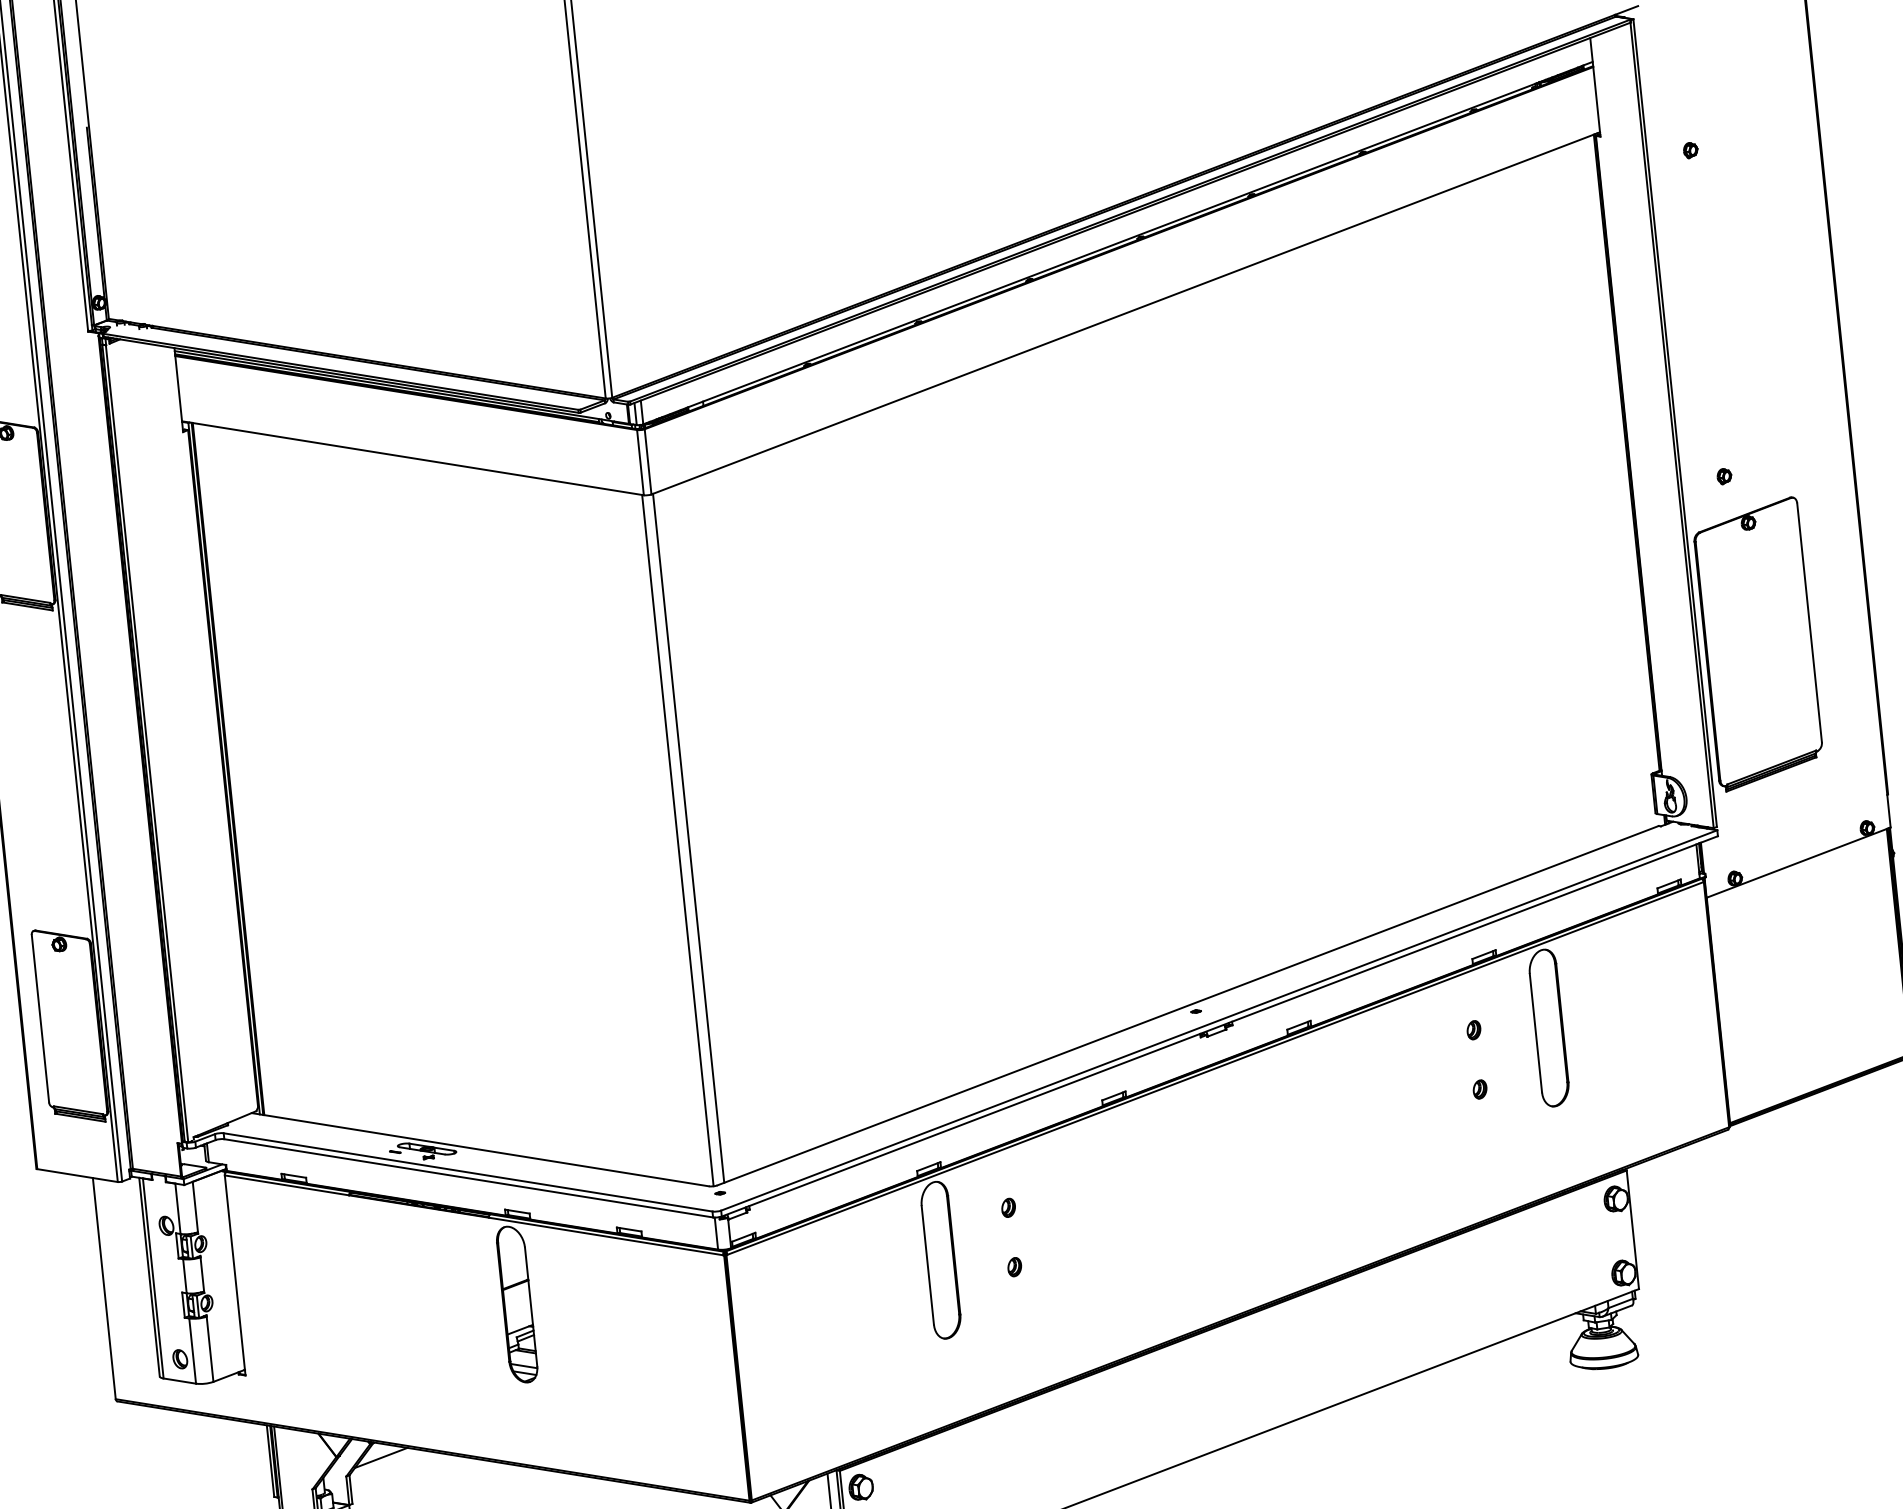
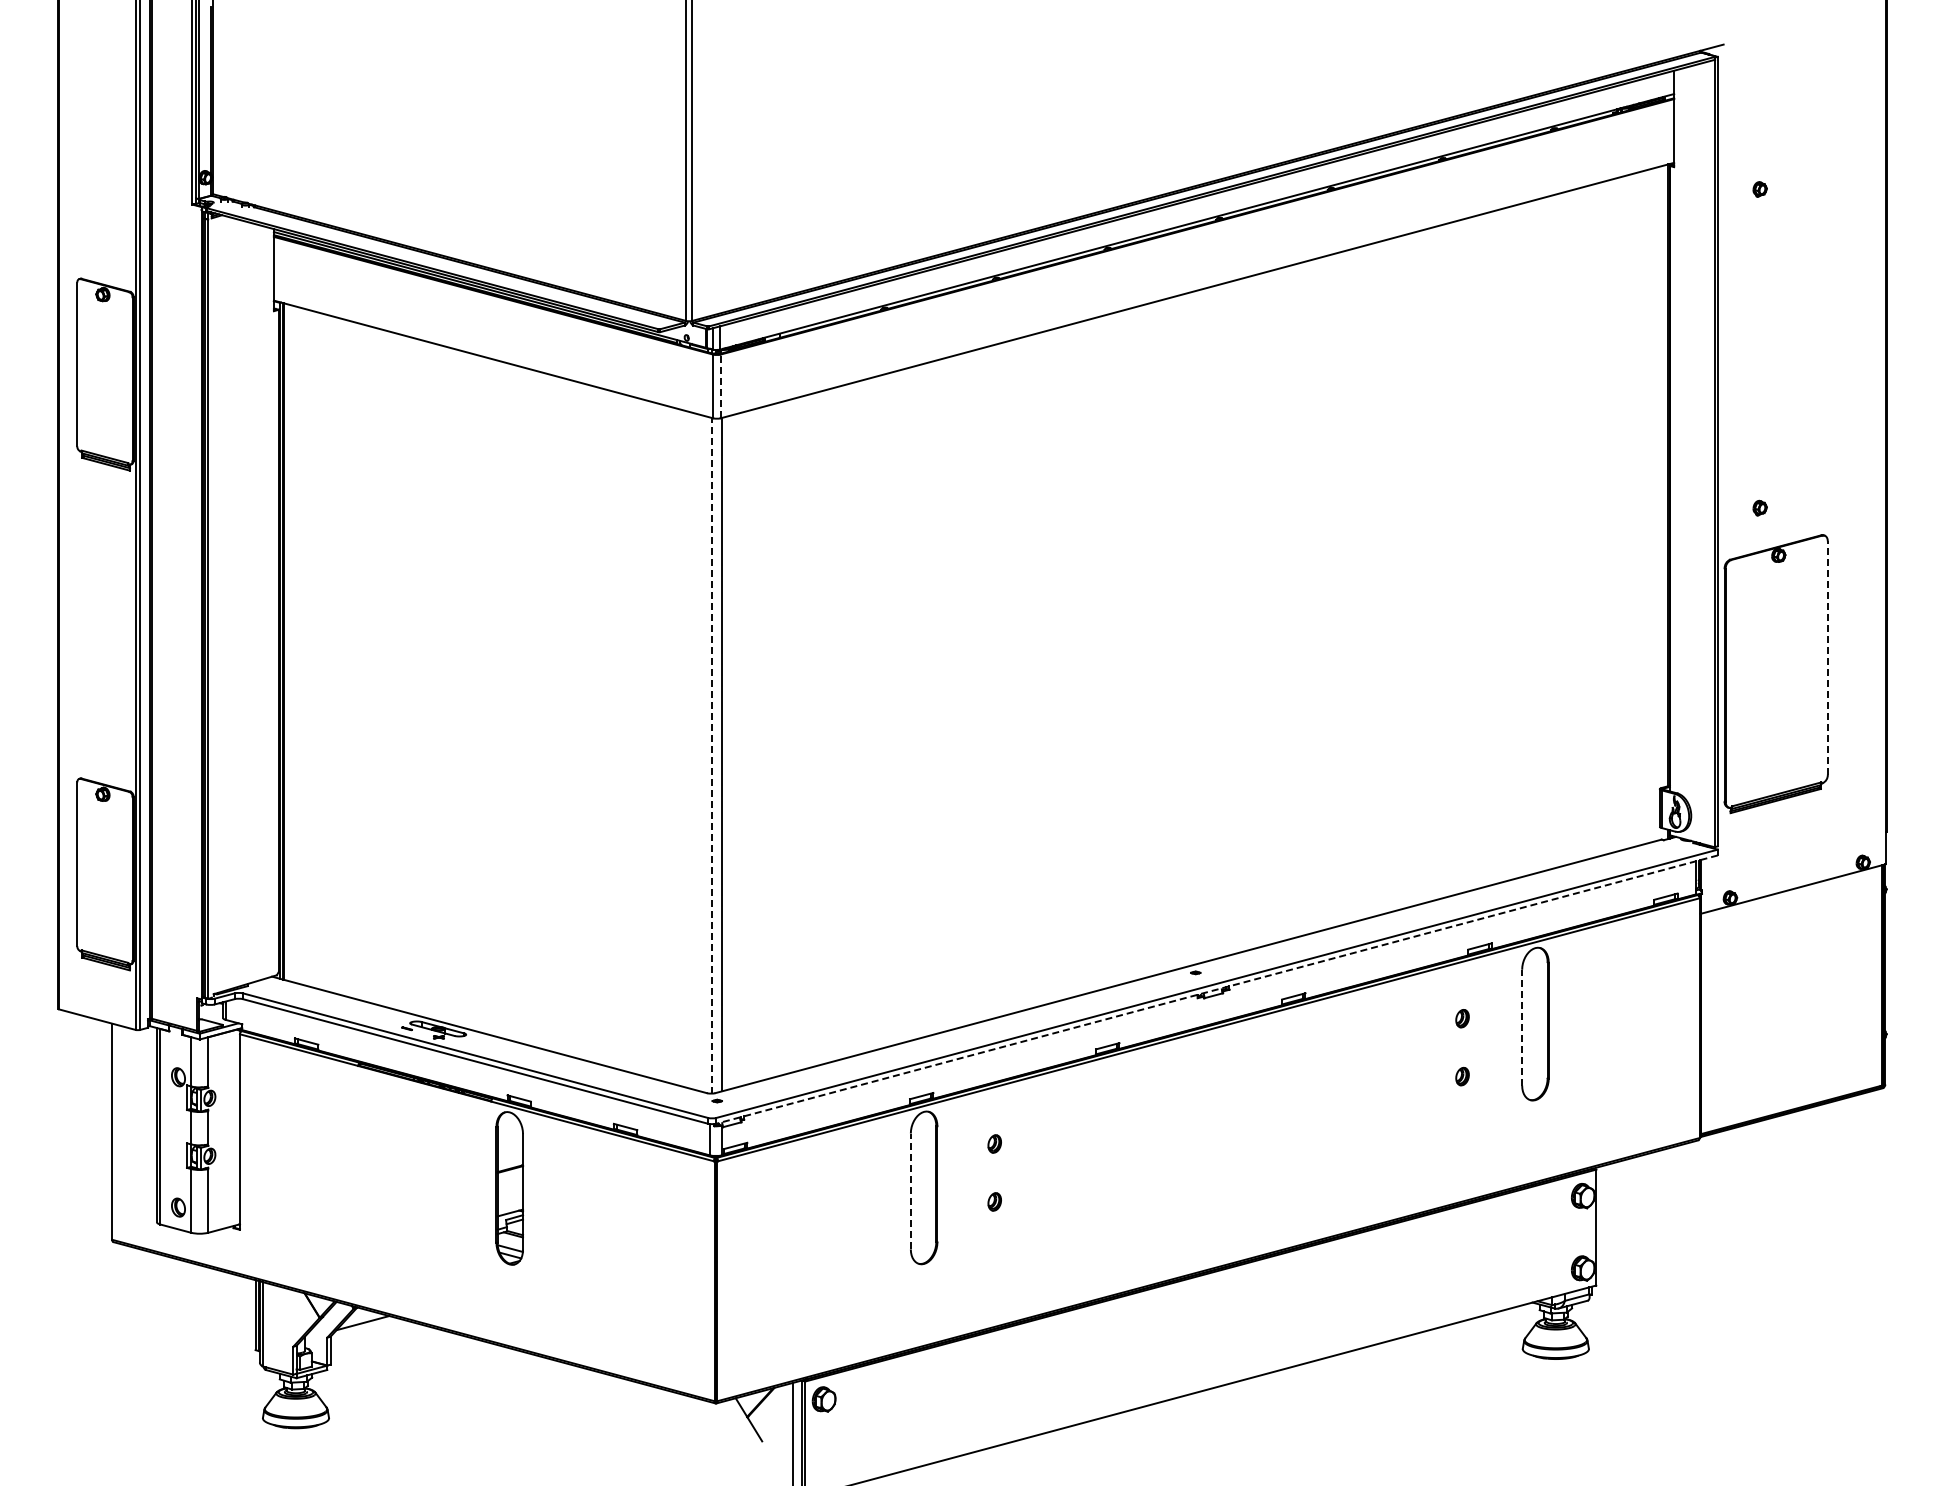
line: (647, 461) -> (720, 386), solid -> dashed
line: (1809, 623) -> (1827, 658), solid -> dashed
line: (677, 840) -> (711, 755), solid -> dashed
line: (1219, 1026) -> (1216, 989), solid -> dashed
line: (1536, 1032) -> (1522, 1027), solid -> dashed
line: (927, 1265) -> (910, 1191), solid -> dashed

